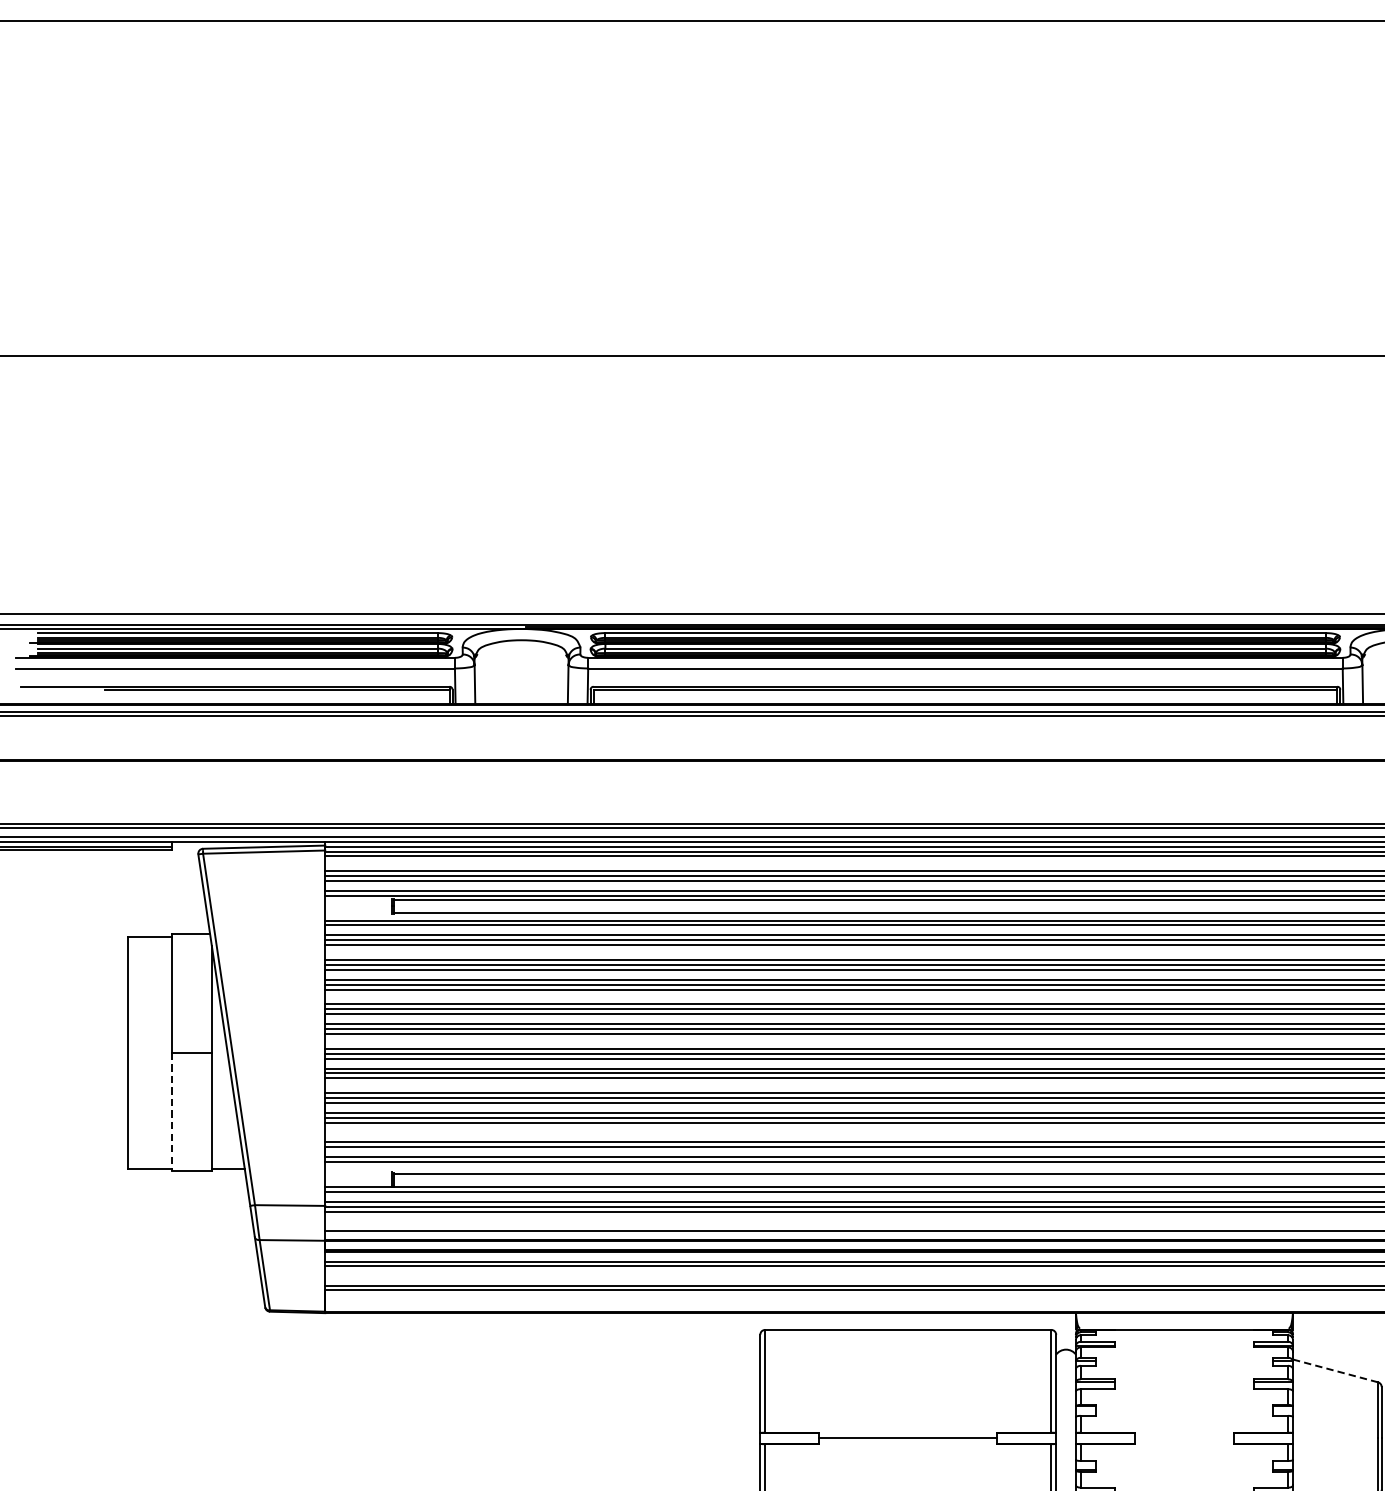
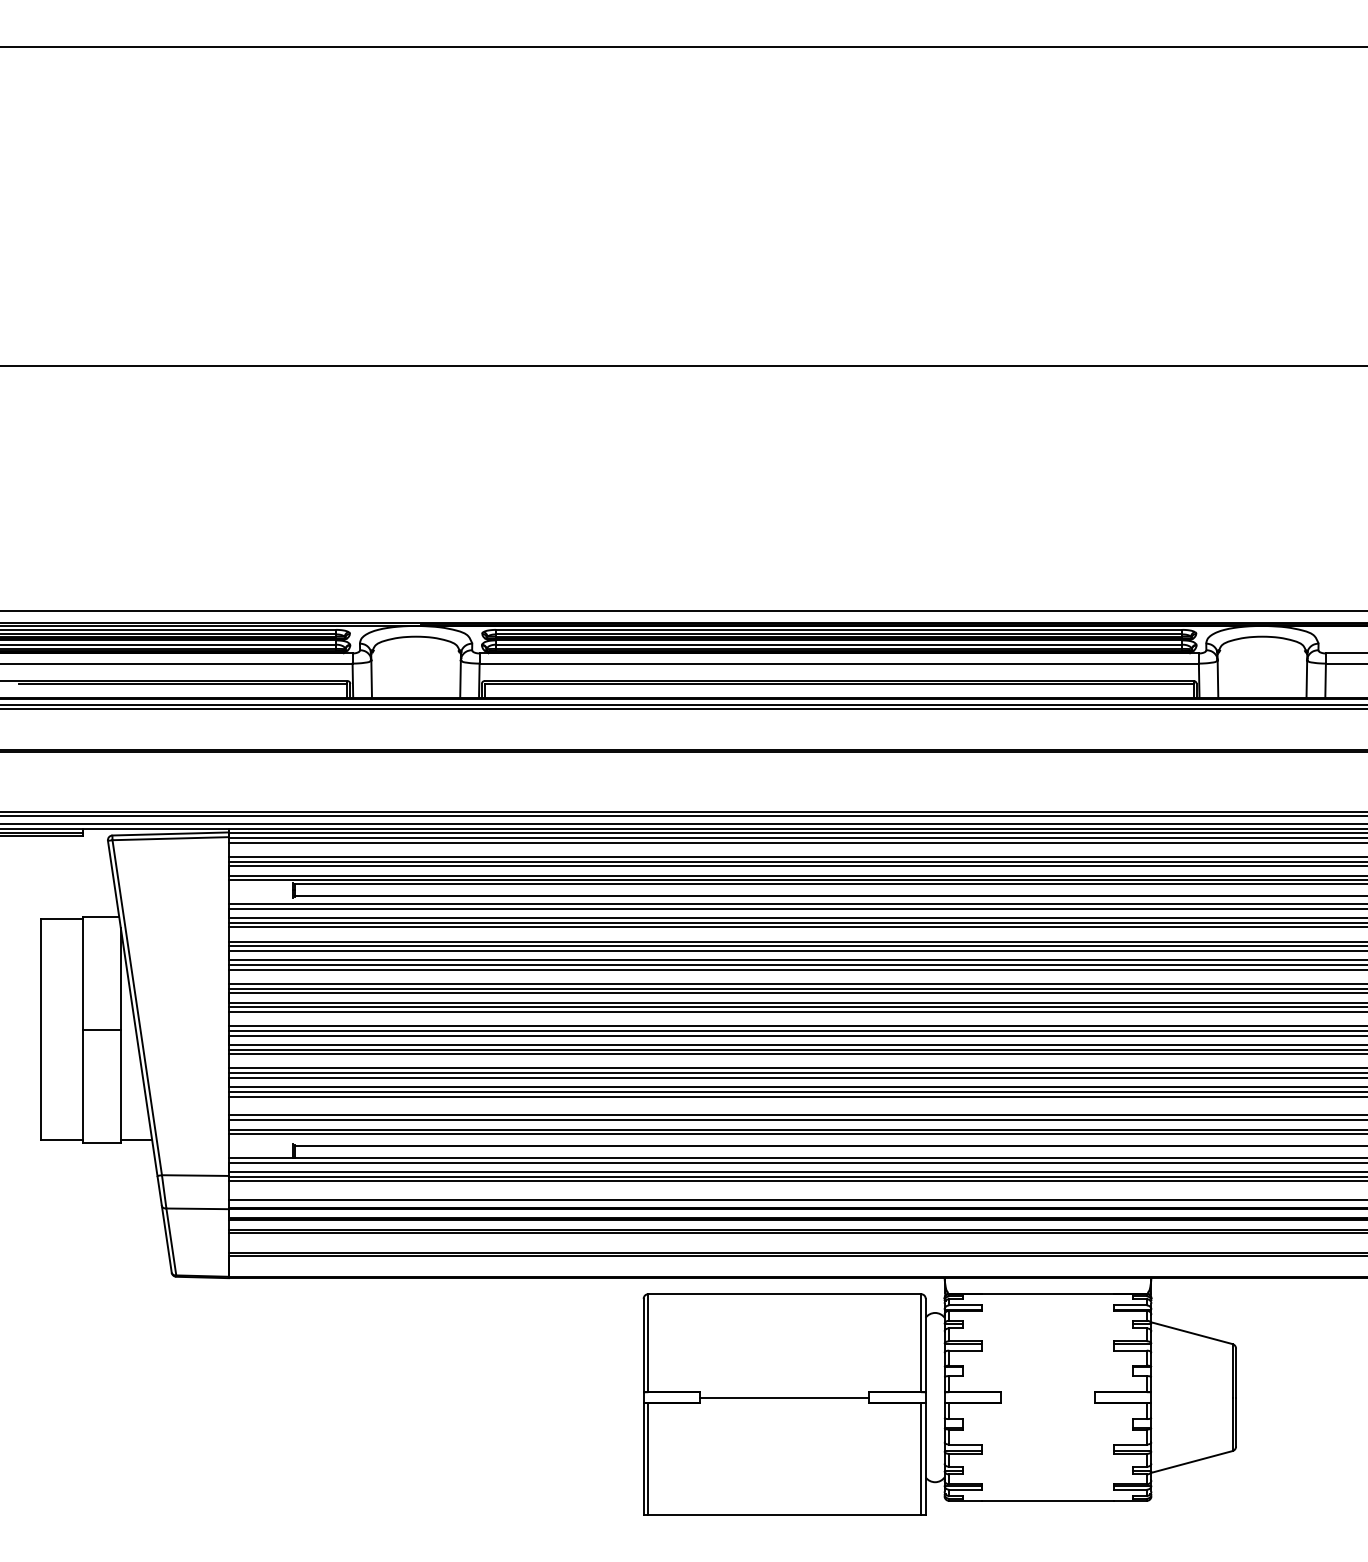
line: (172, 1112) -> (83, 1086), dashed -> solid
line: (1334, 1371) -> (1191, 1333), dashed -> solid

